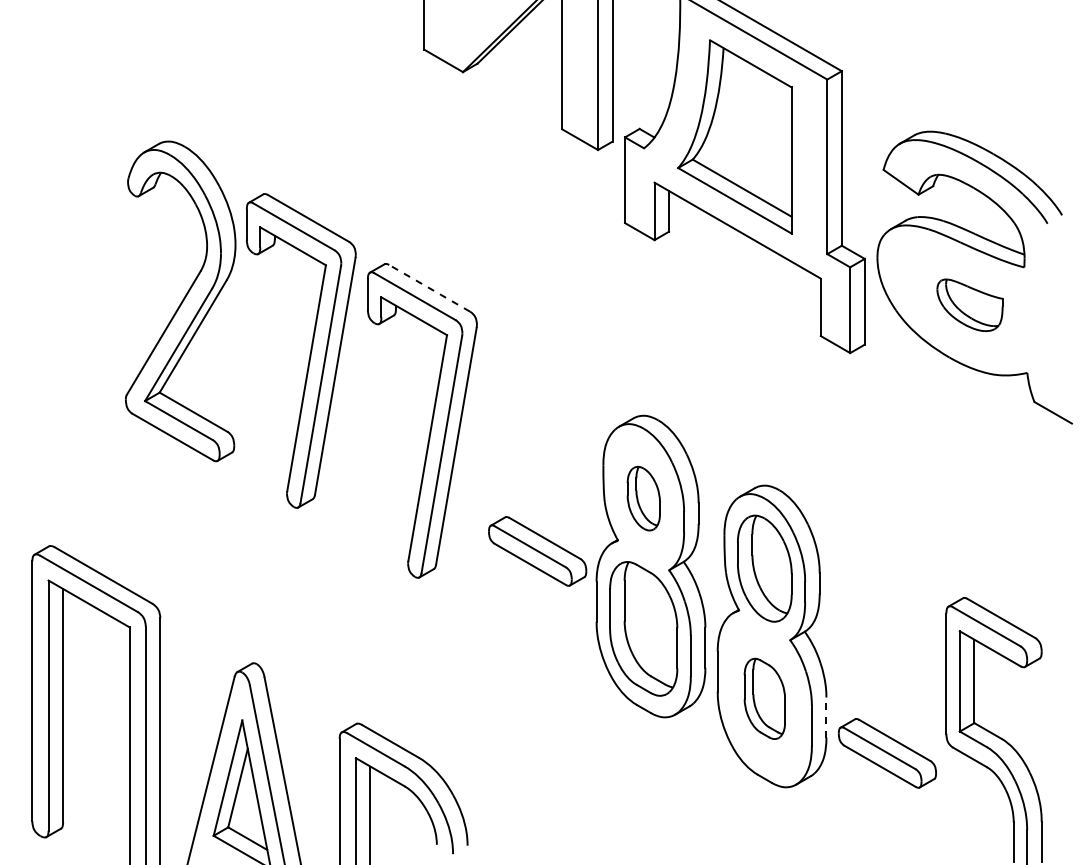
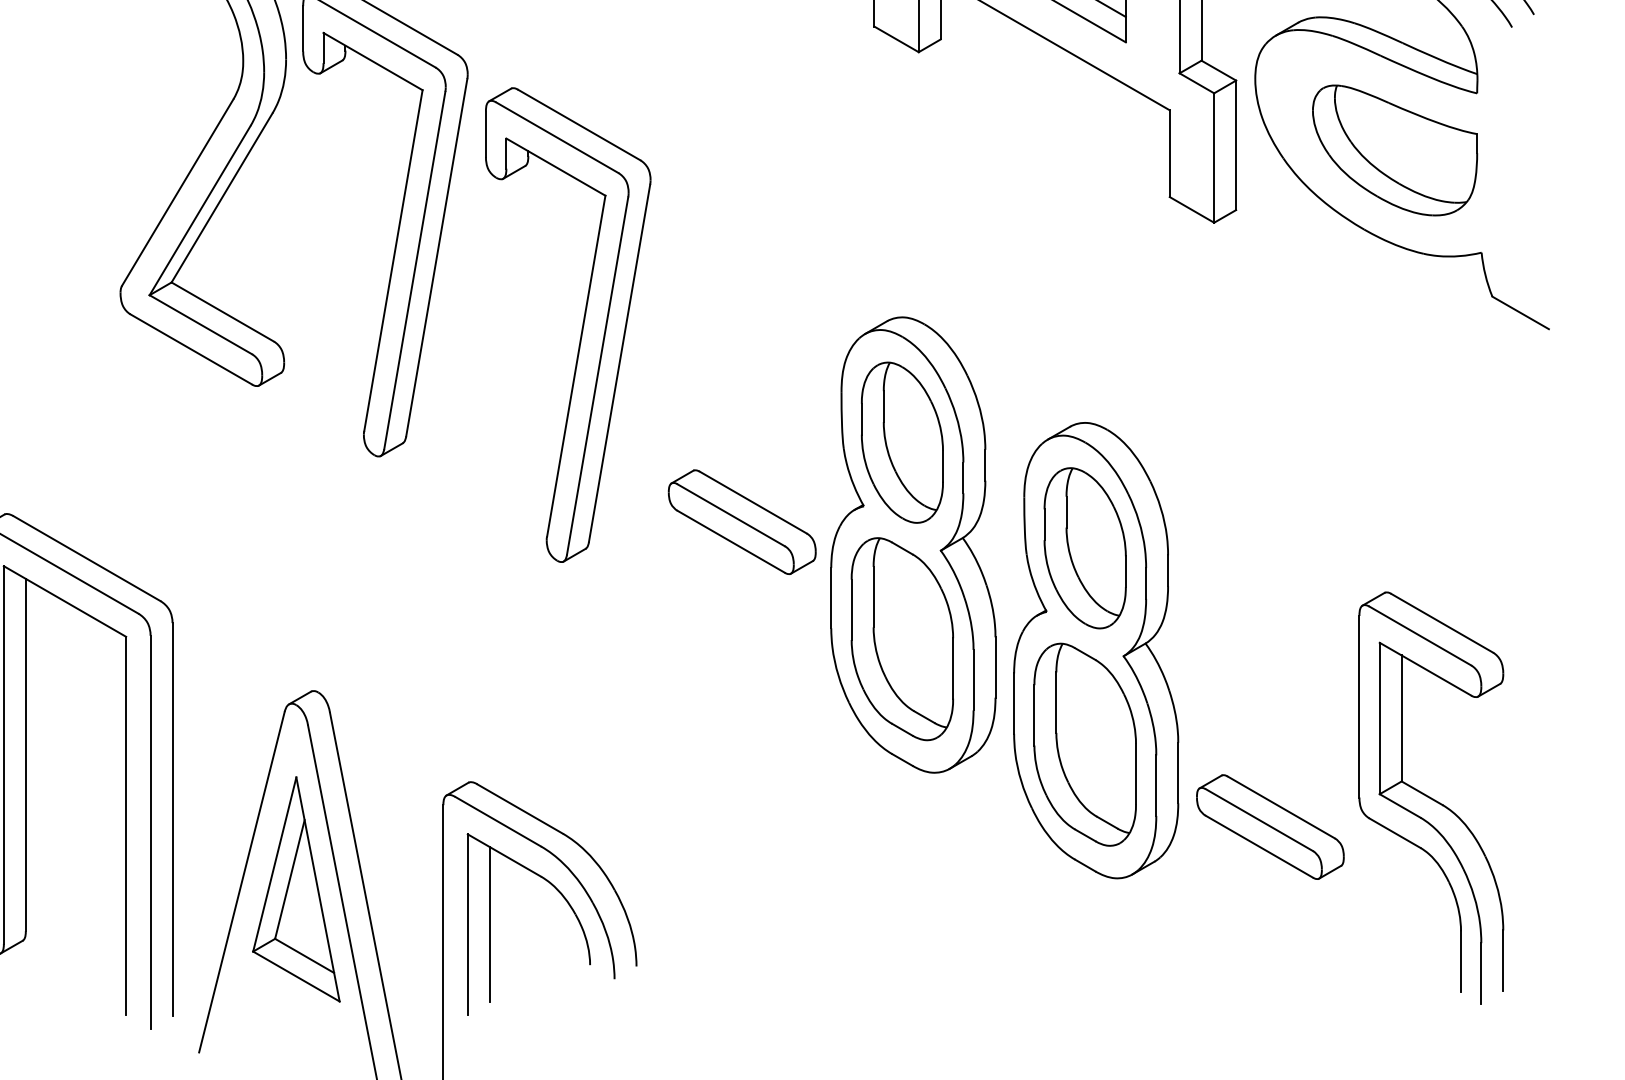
line: (429, 288) -> (578, 125), dashed -> solid
part: (969, 305) -> (1394, 150), size x1.67
part: (643, 498) -> (902, 442), size x1.67
part: (764, 698) -> (1084, 744), size x1.67
line: (826, 717) -> (1178, 772), dashed -> solid

